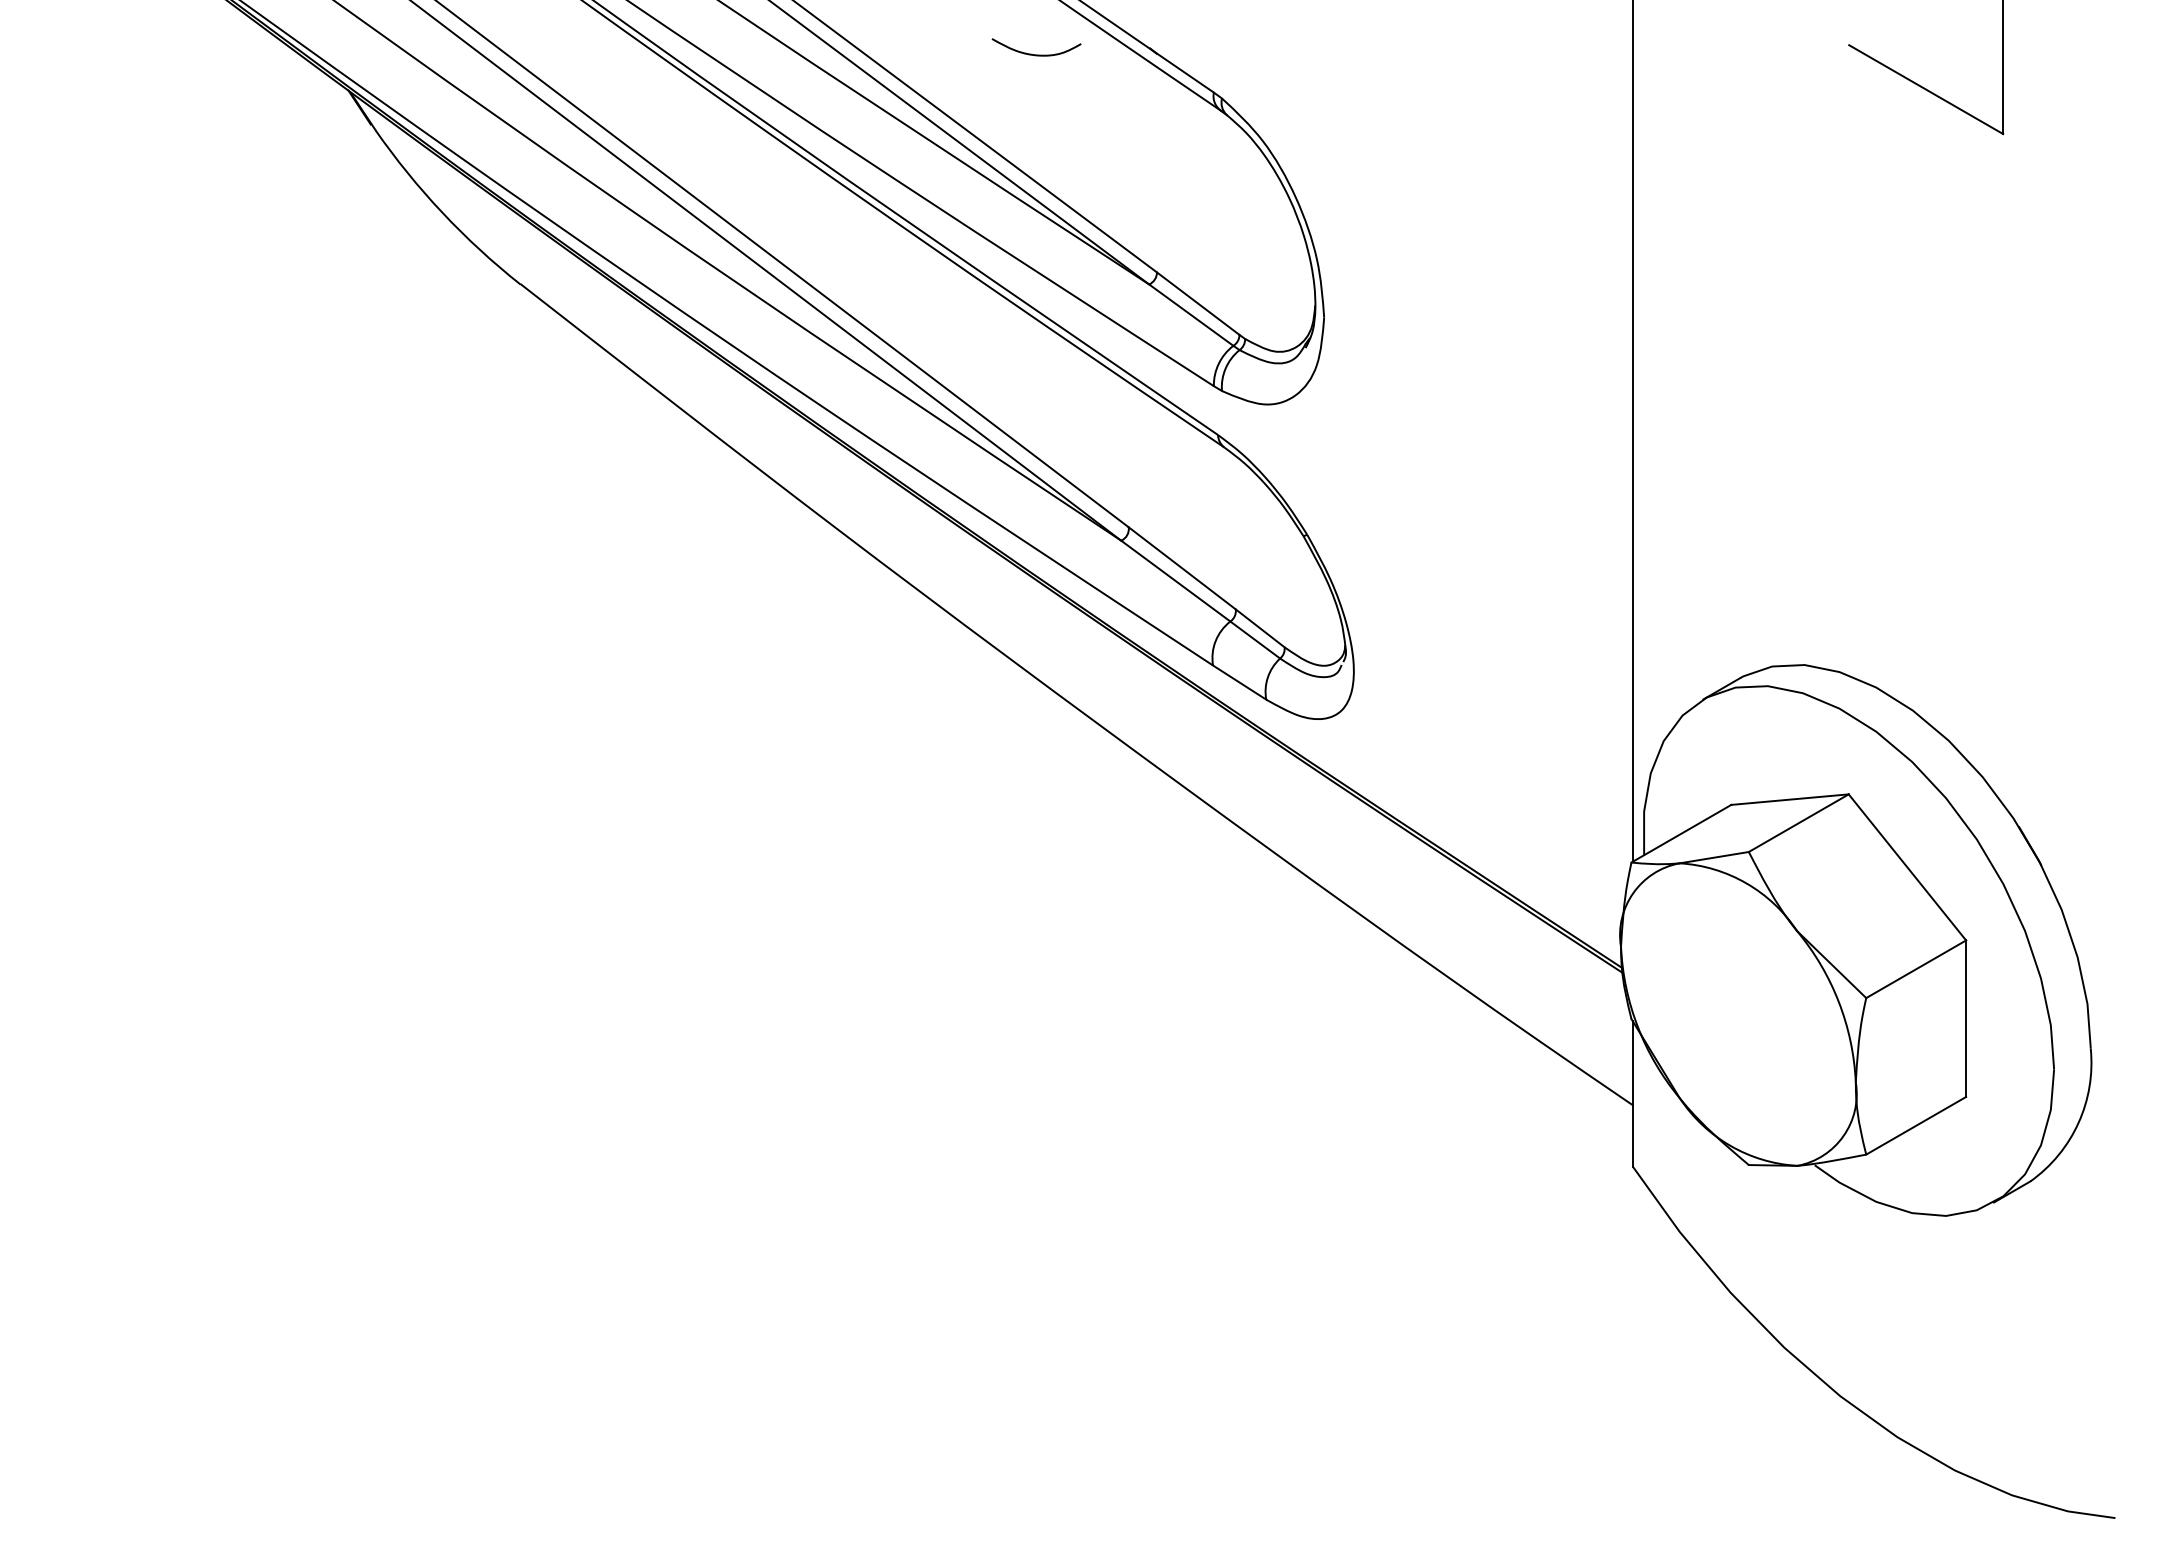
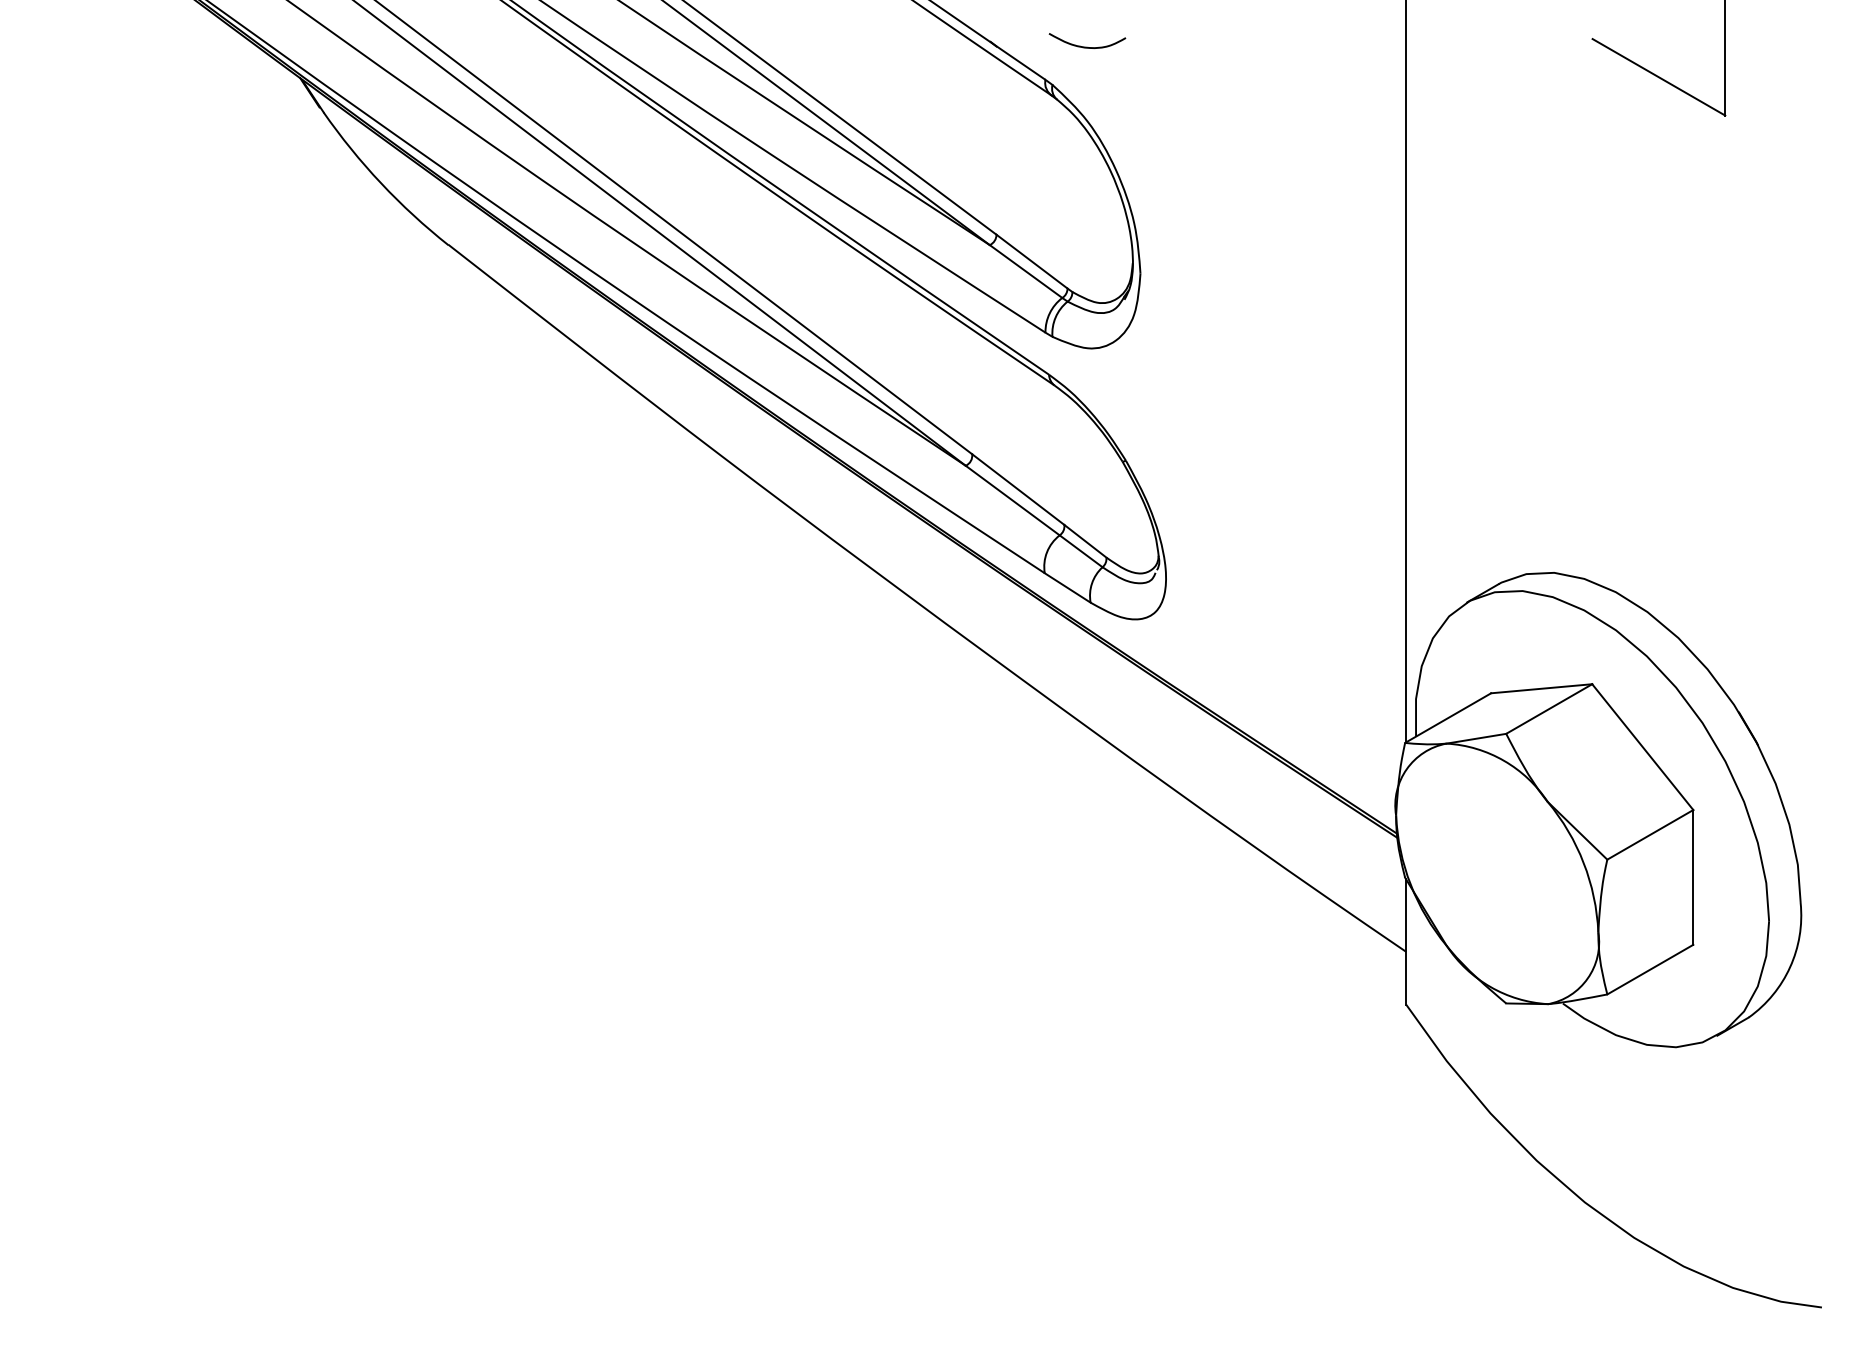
curve: (1036, 54) -> (1087, 47), moved

